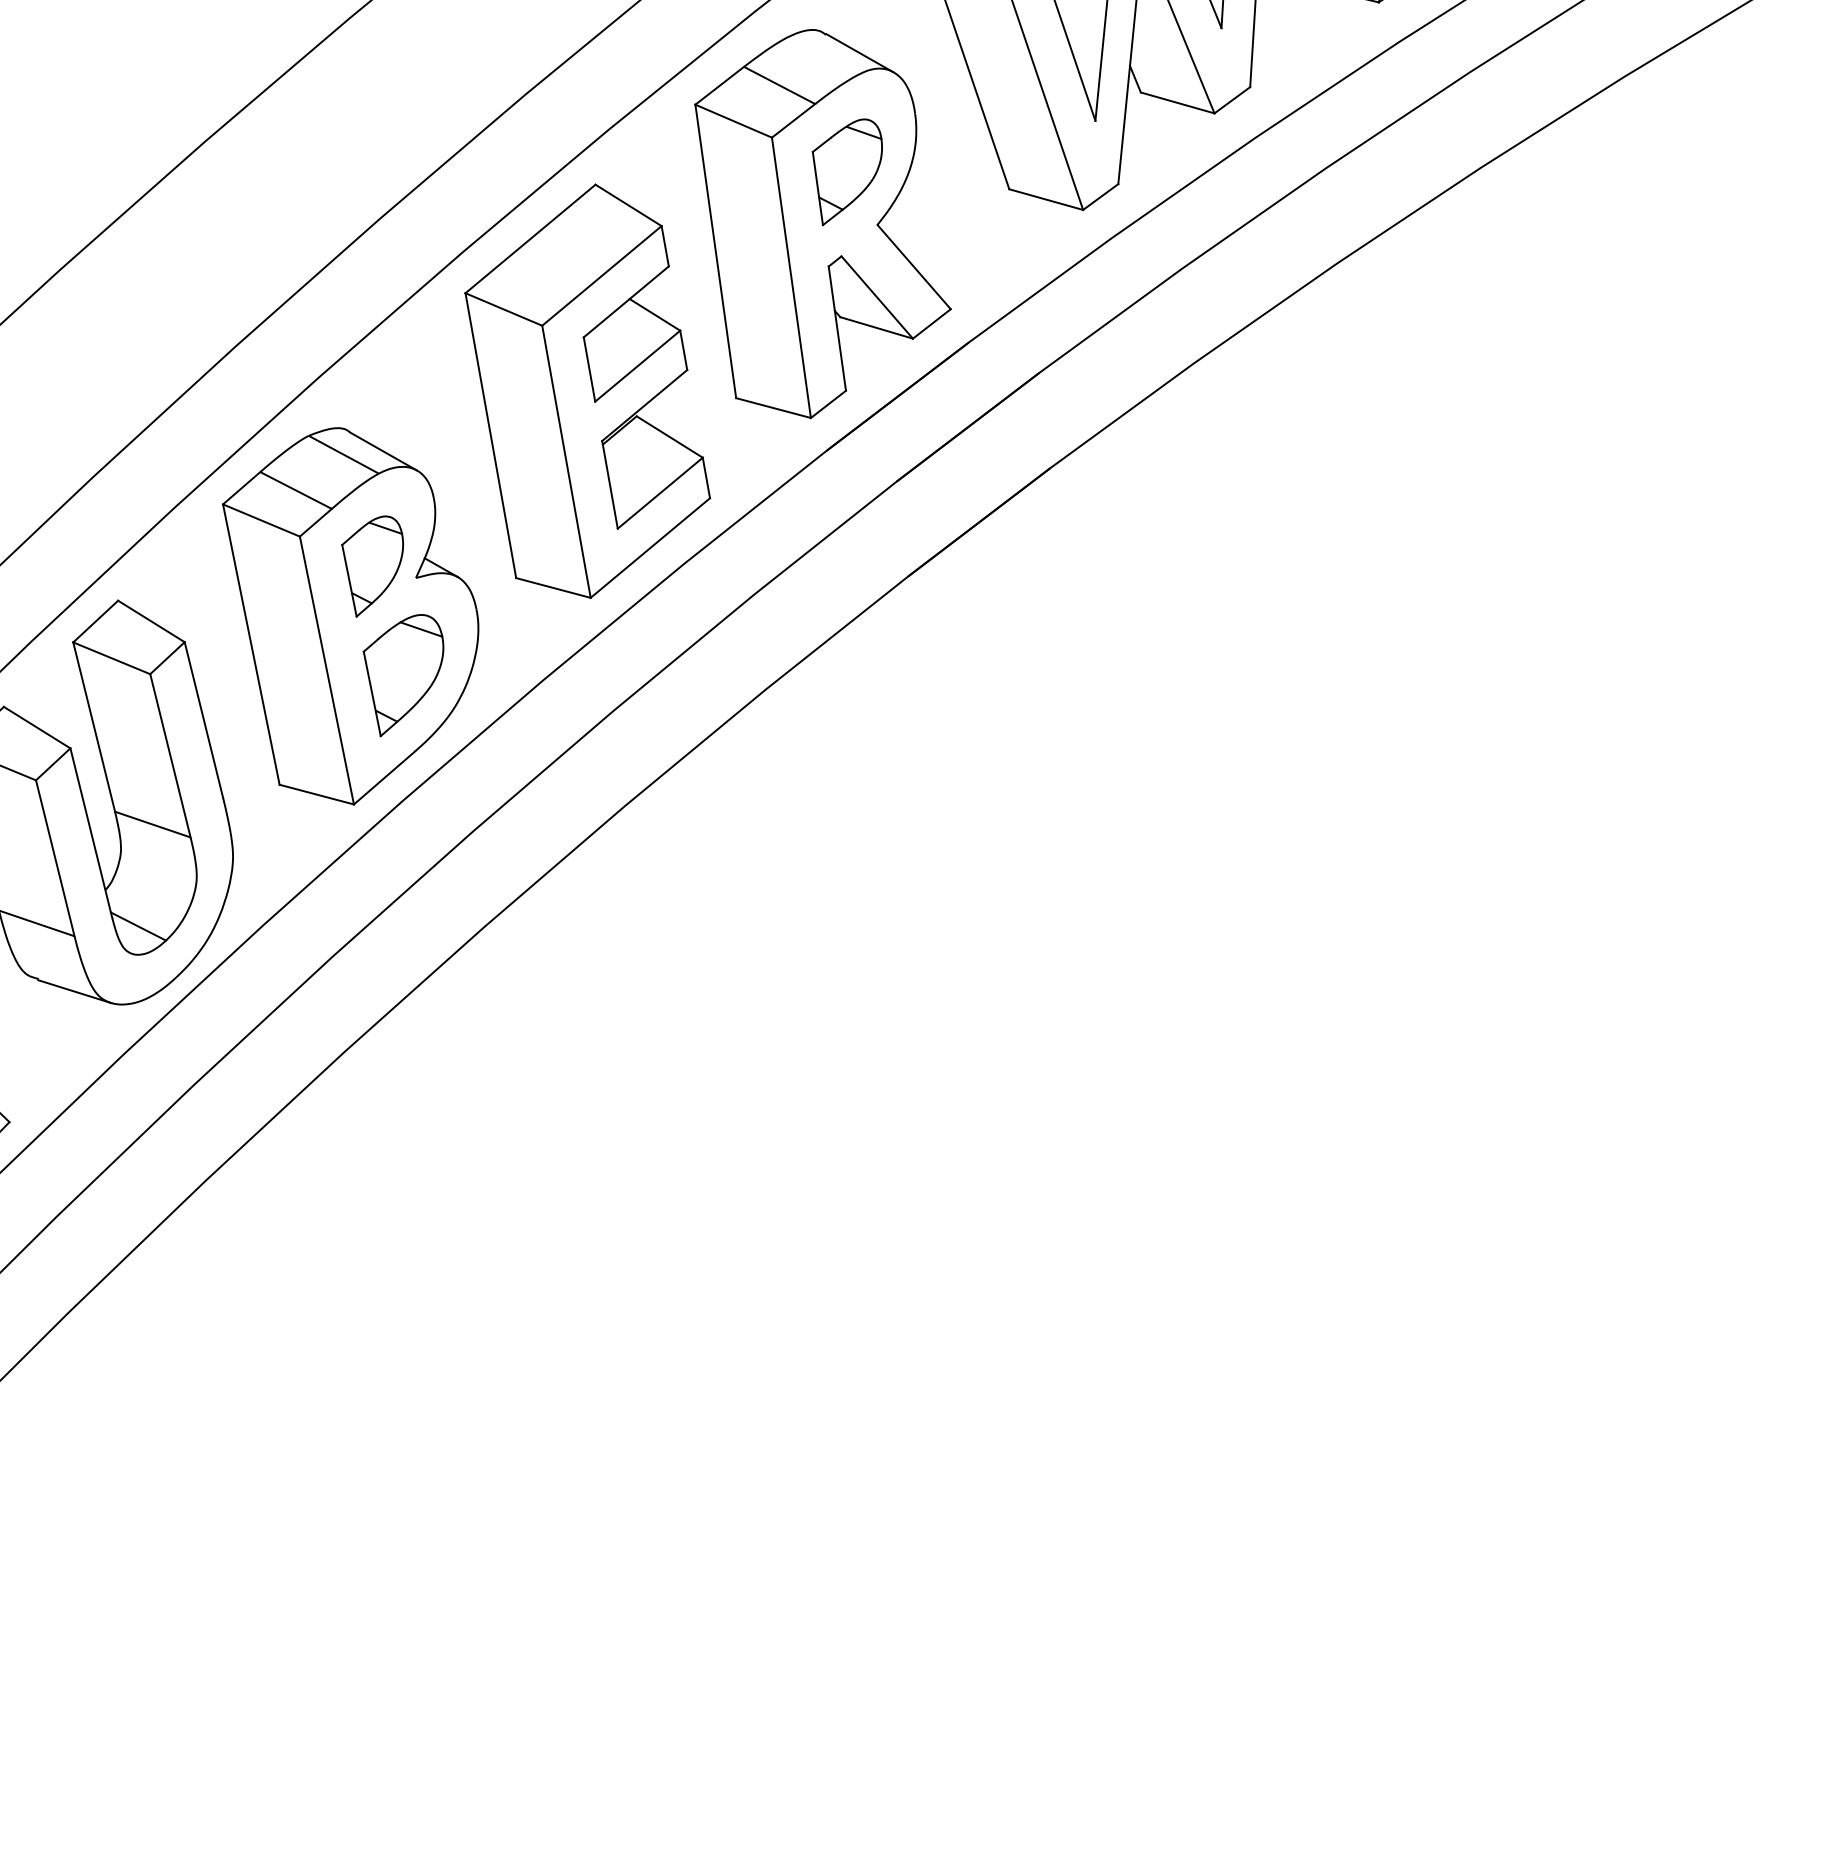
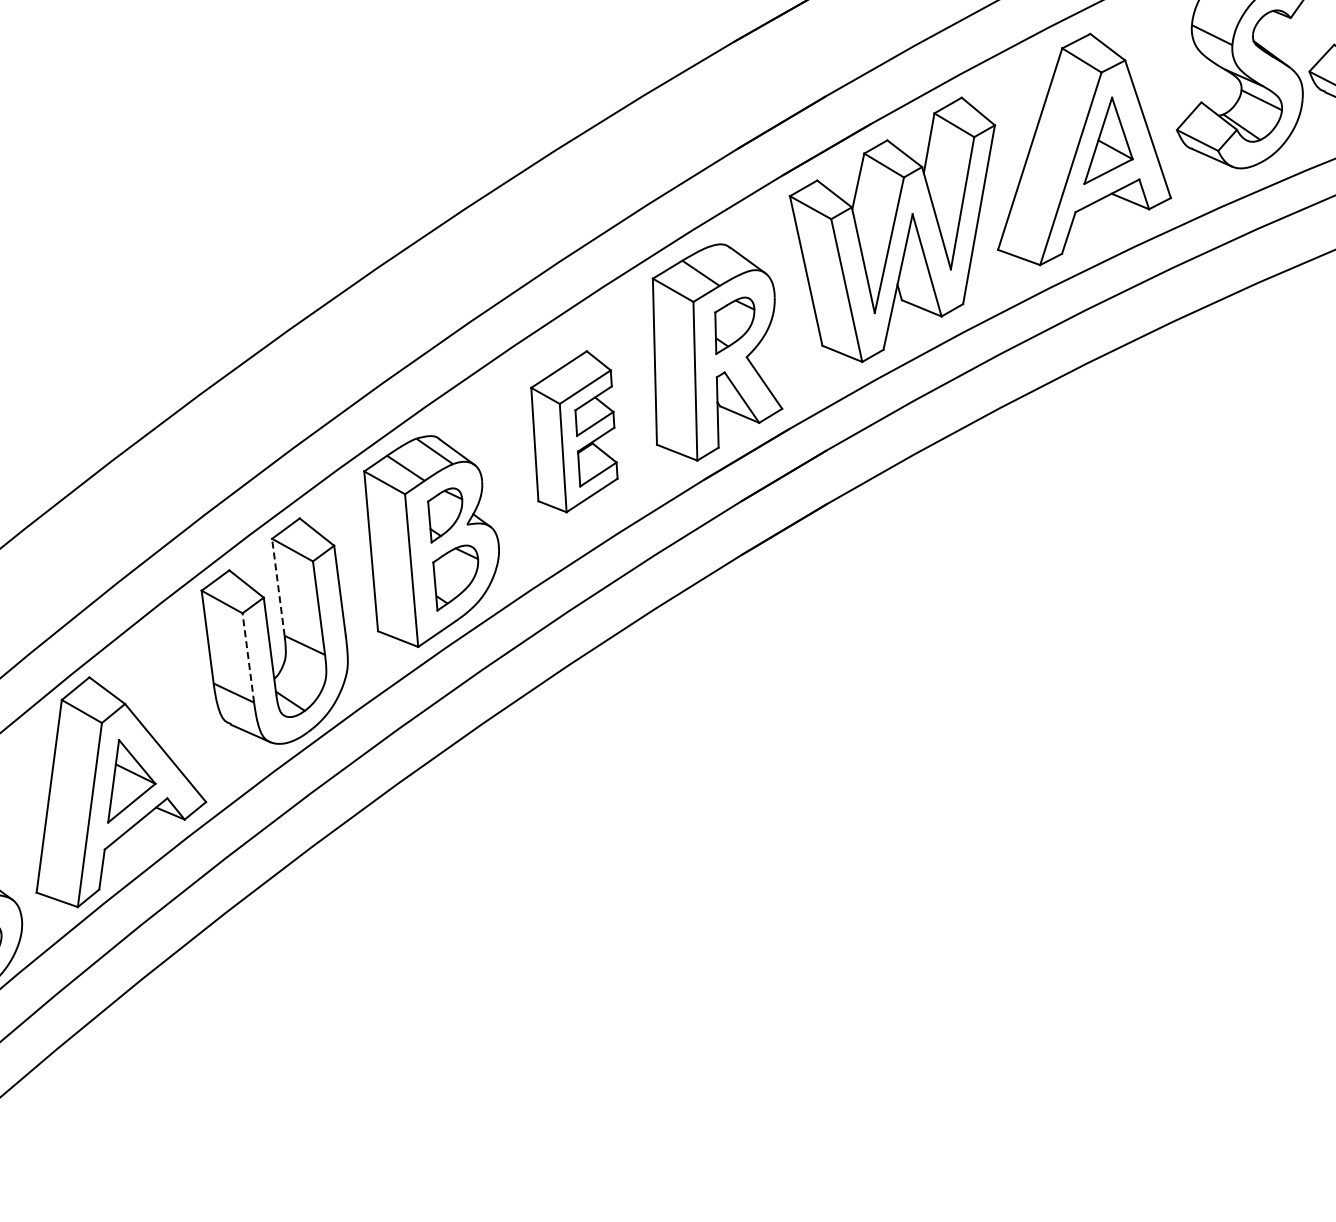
part: (587, 391) -> (574, 431), size x0.7
line: (94, 727) -> (278, 587), solid -> dashed
line: (55, 857) -> (248, 657), solid -> dashed

